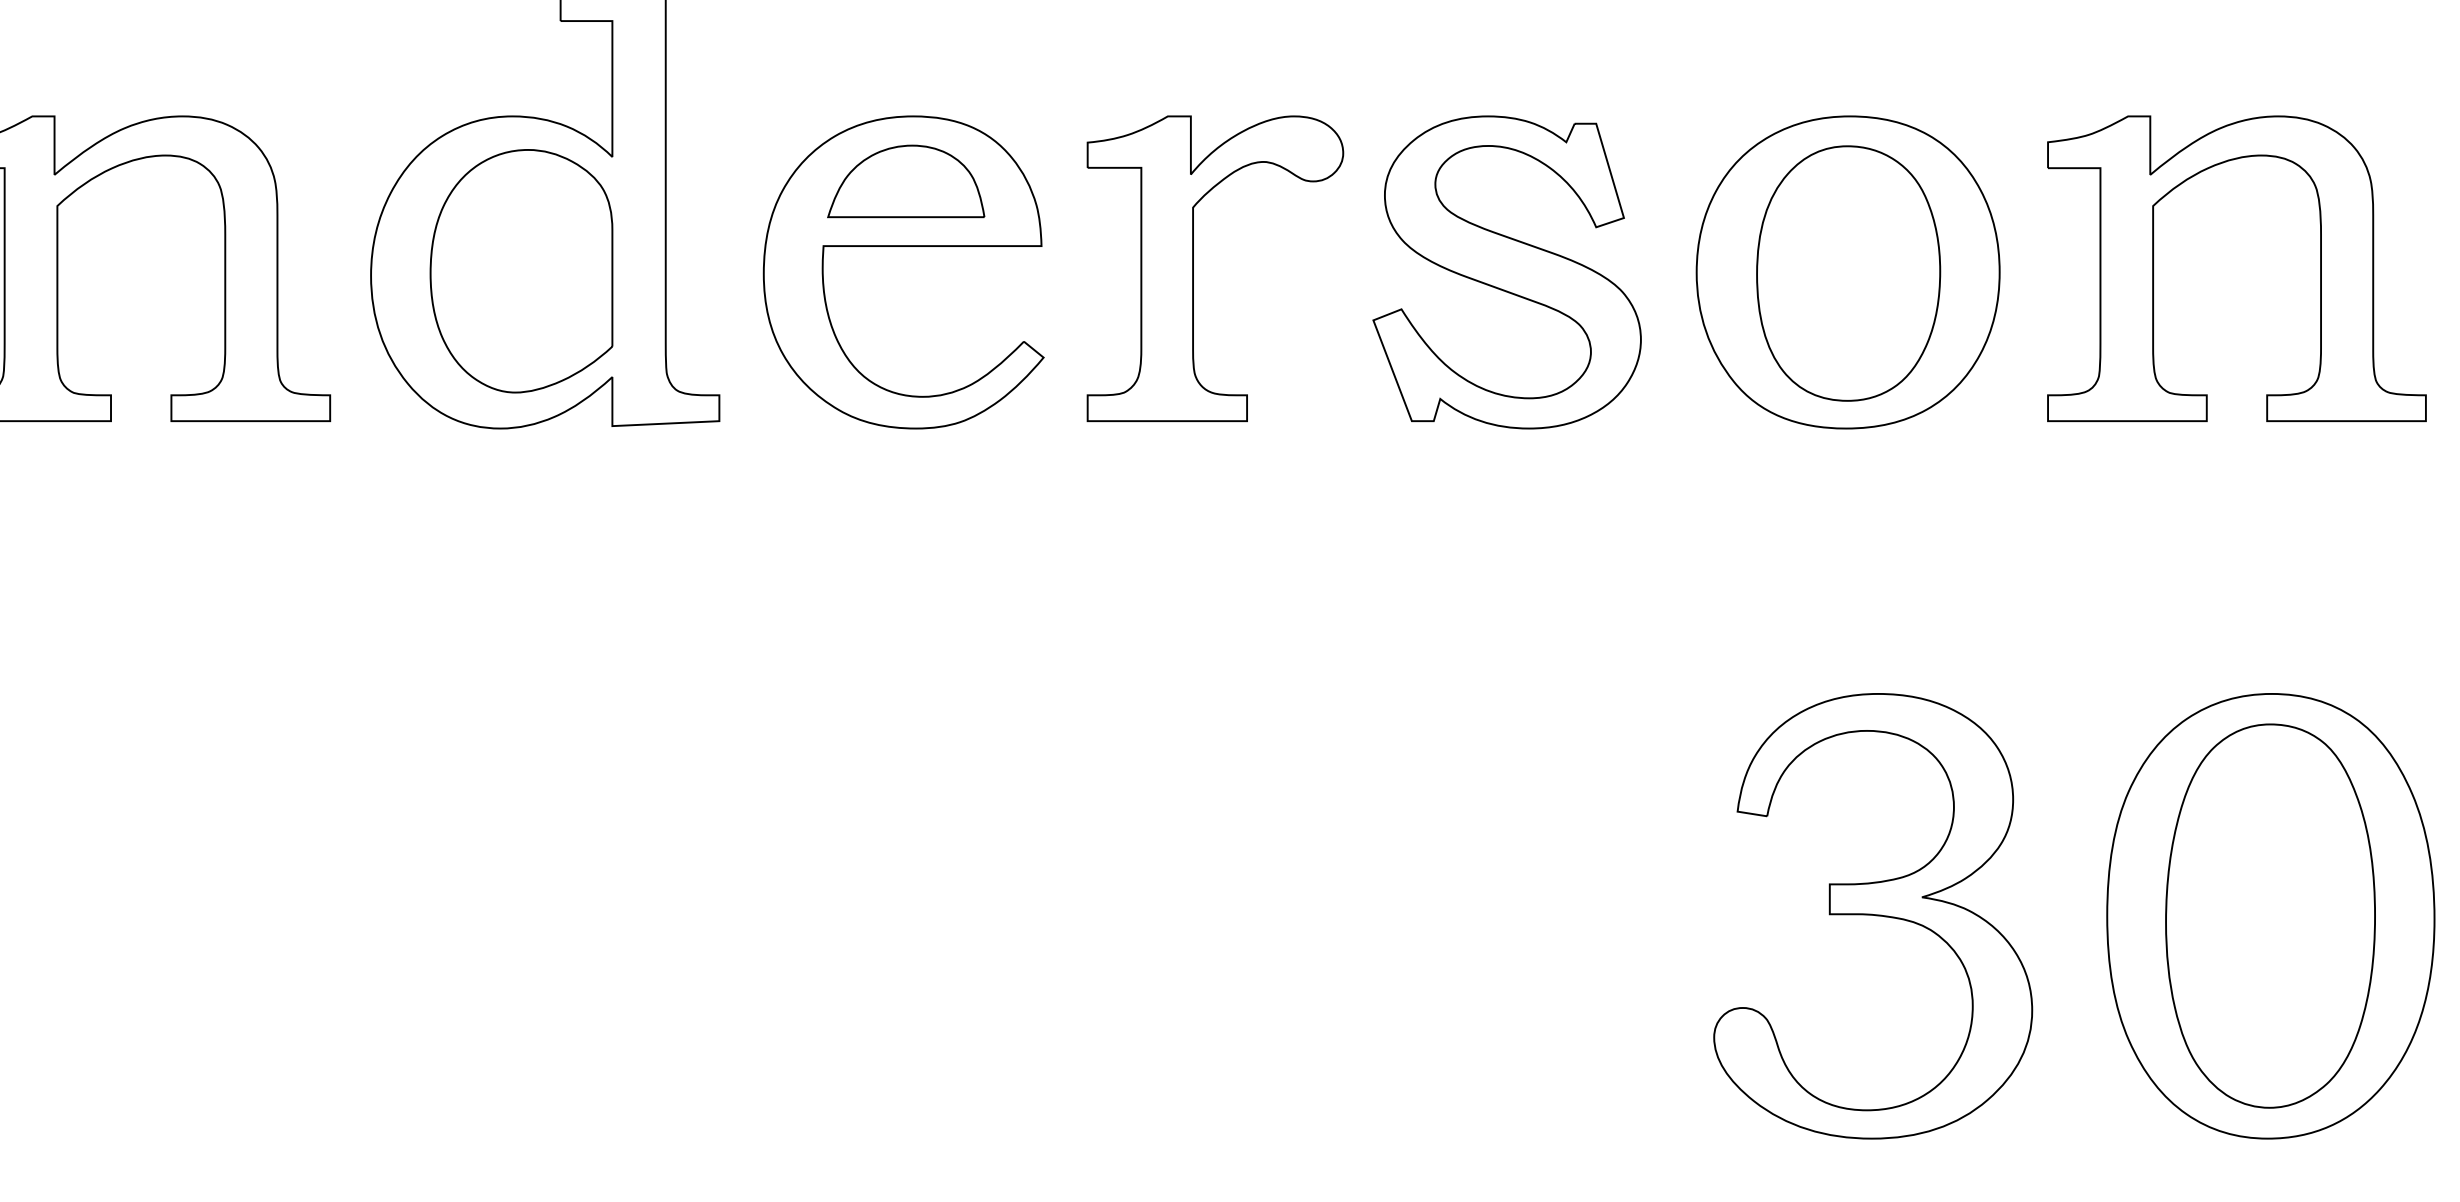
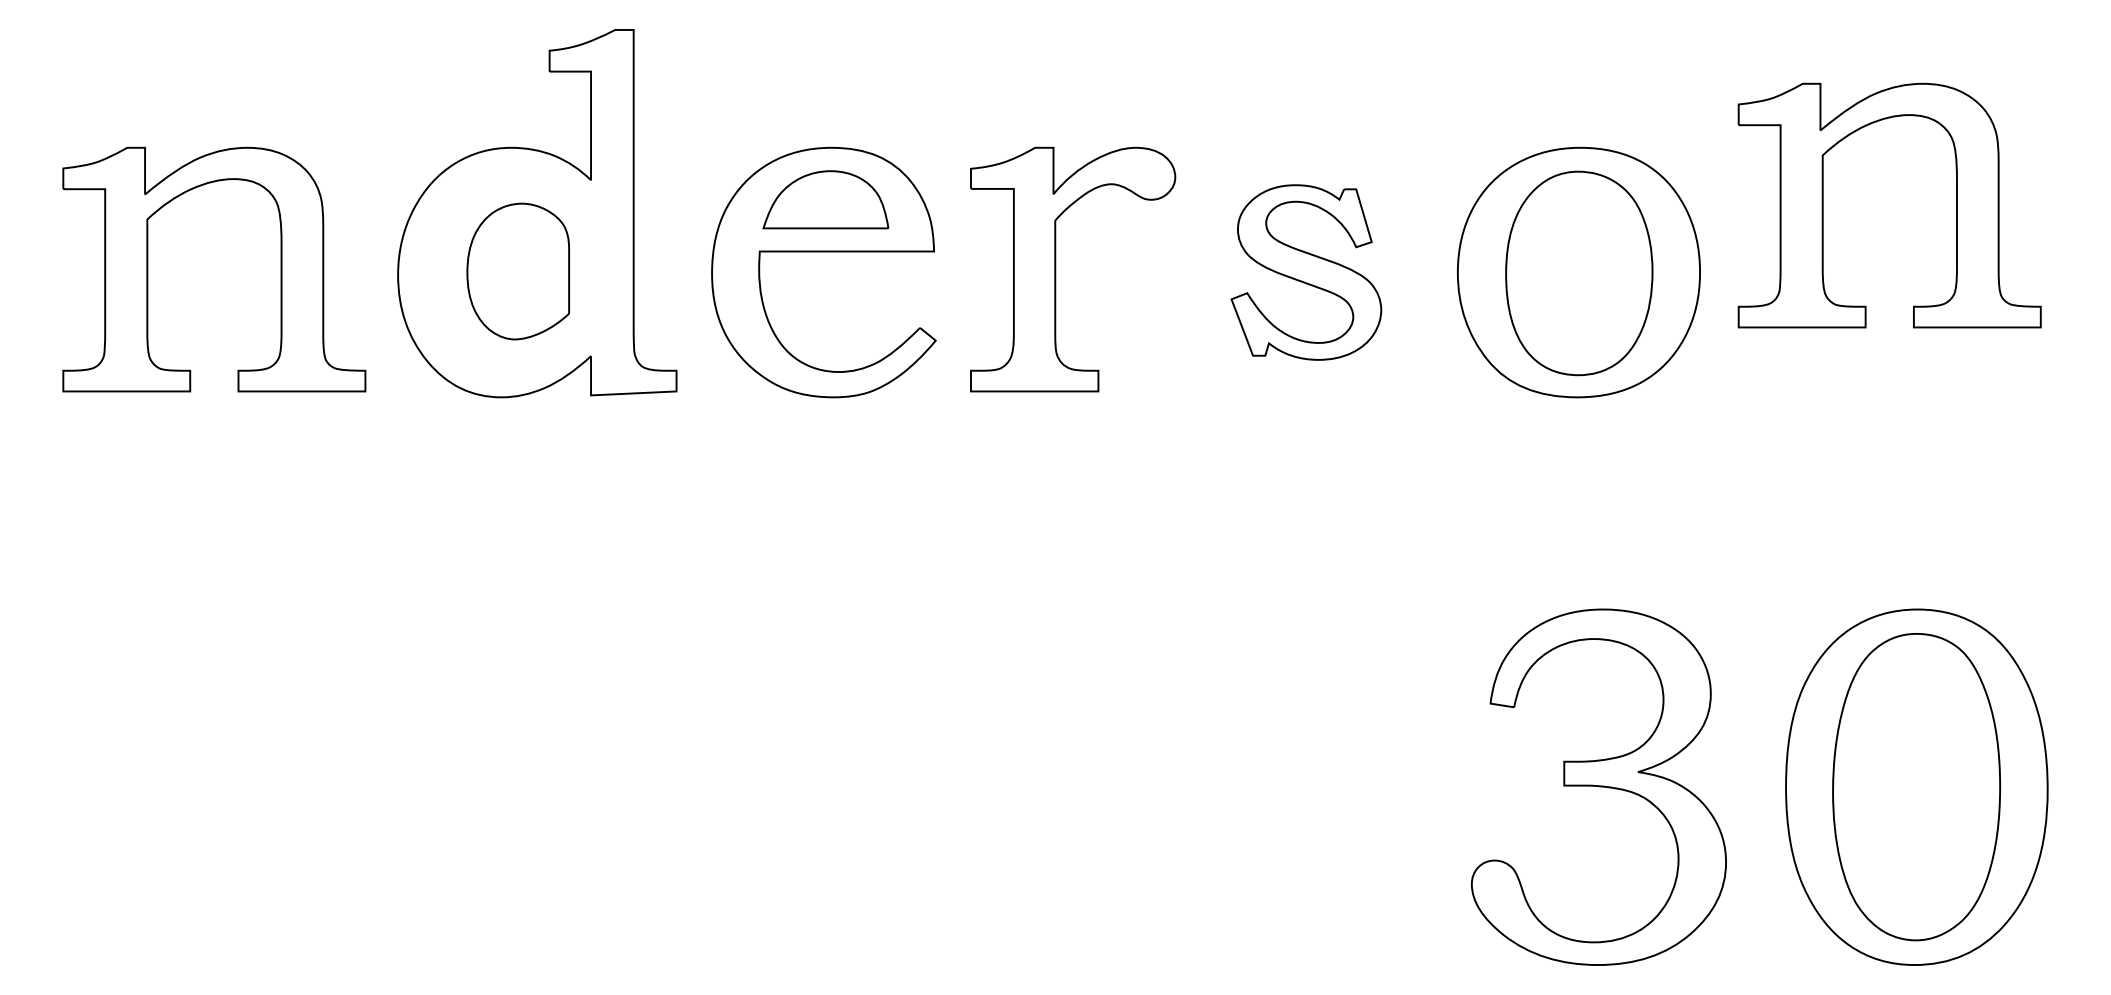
part: (2154, 268) -> (1823, 205), moved
part: (520, 271) -> (517, 271), size x0.7
part: (1507, 272) -> (1306, 272), size x0.7

